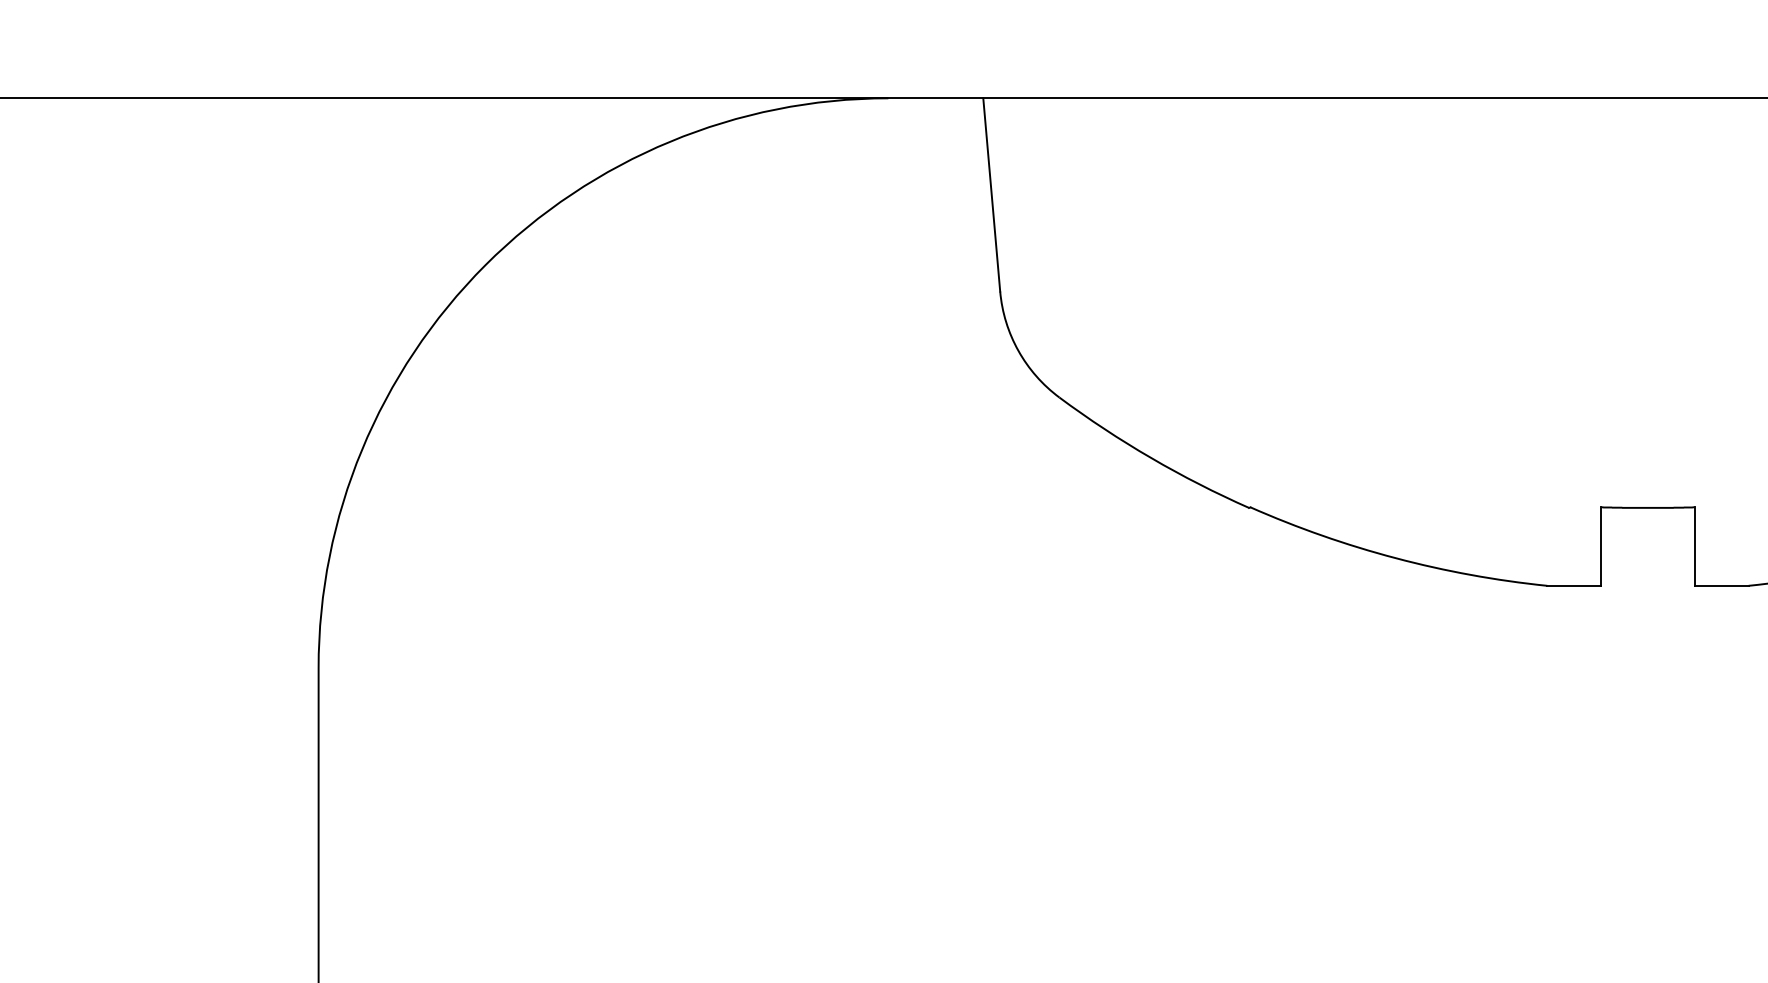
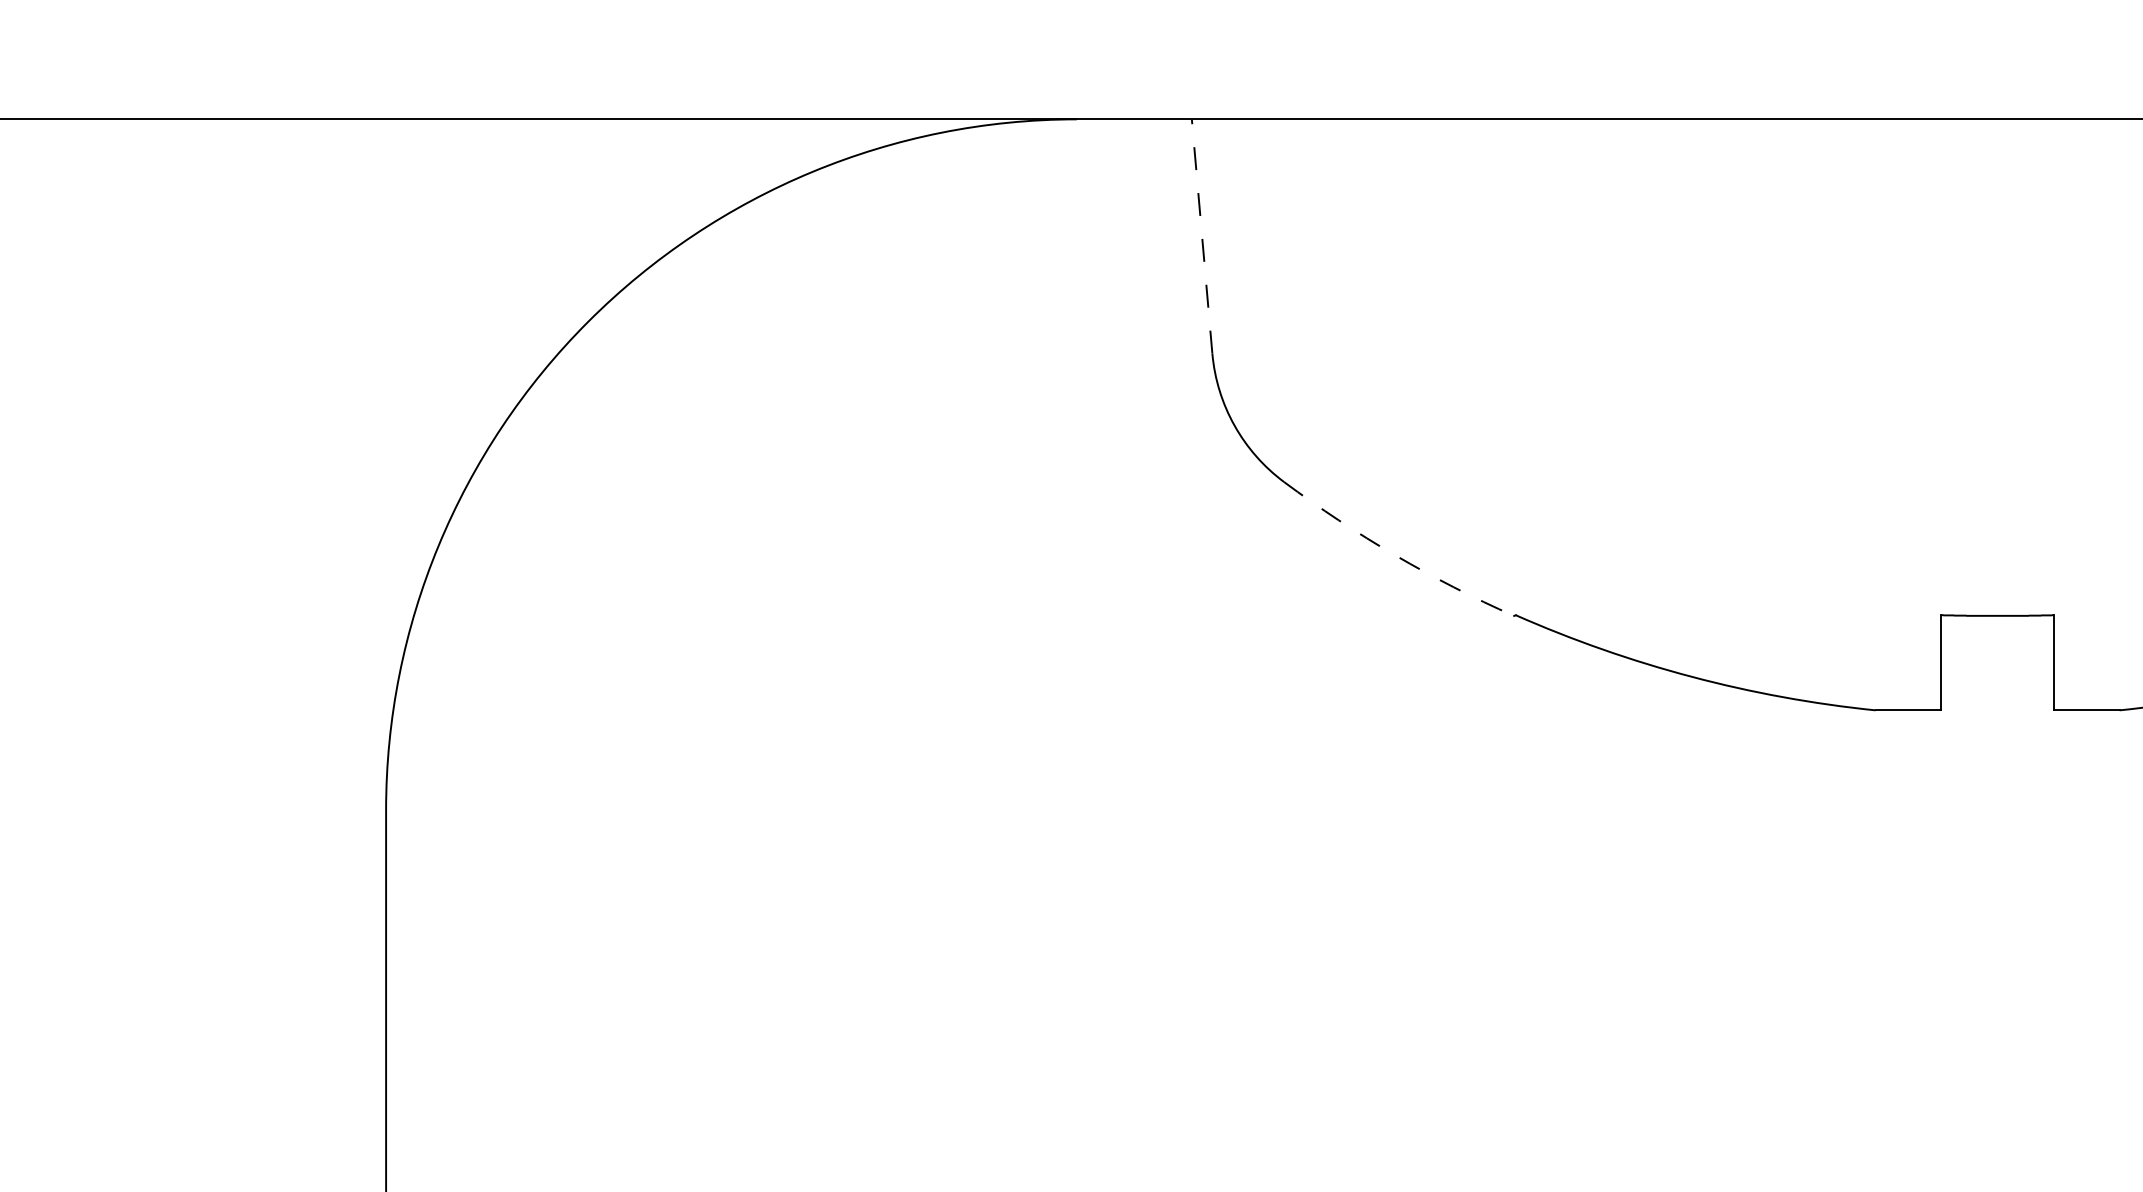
line: (992, 194) -> (1202, 236), solid -> dashed
arc: (1151, 458) -> (1395, 555), solid -> dashed

